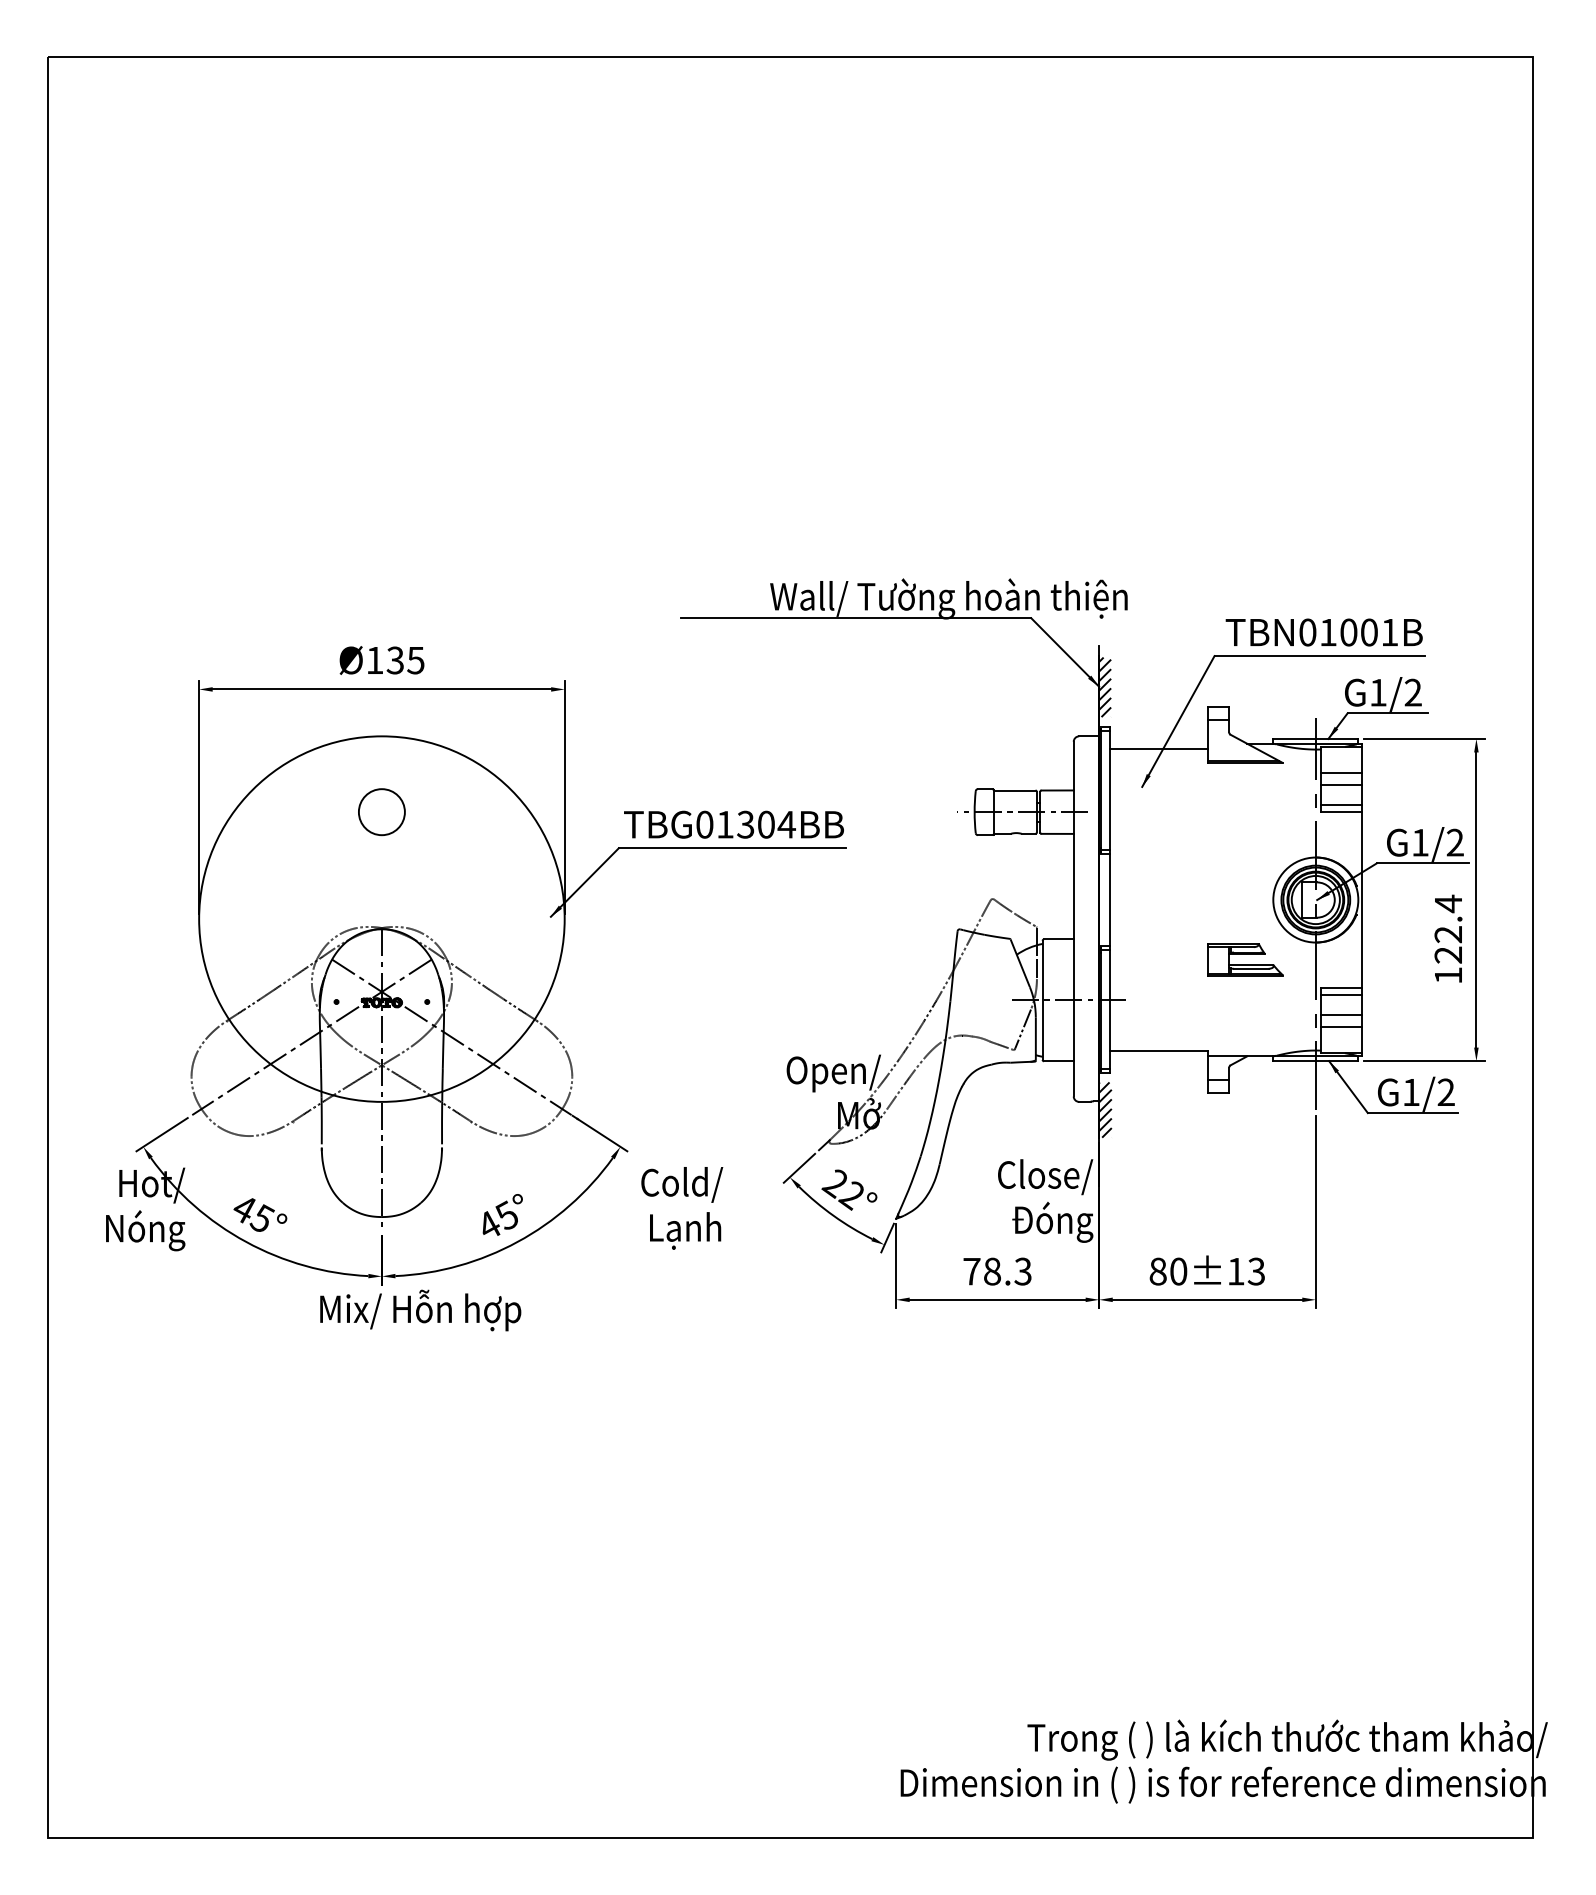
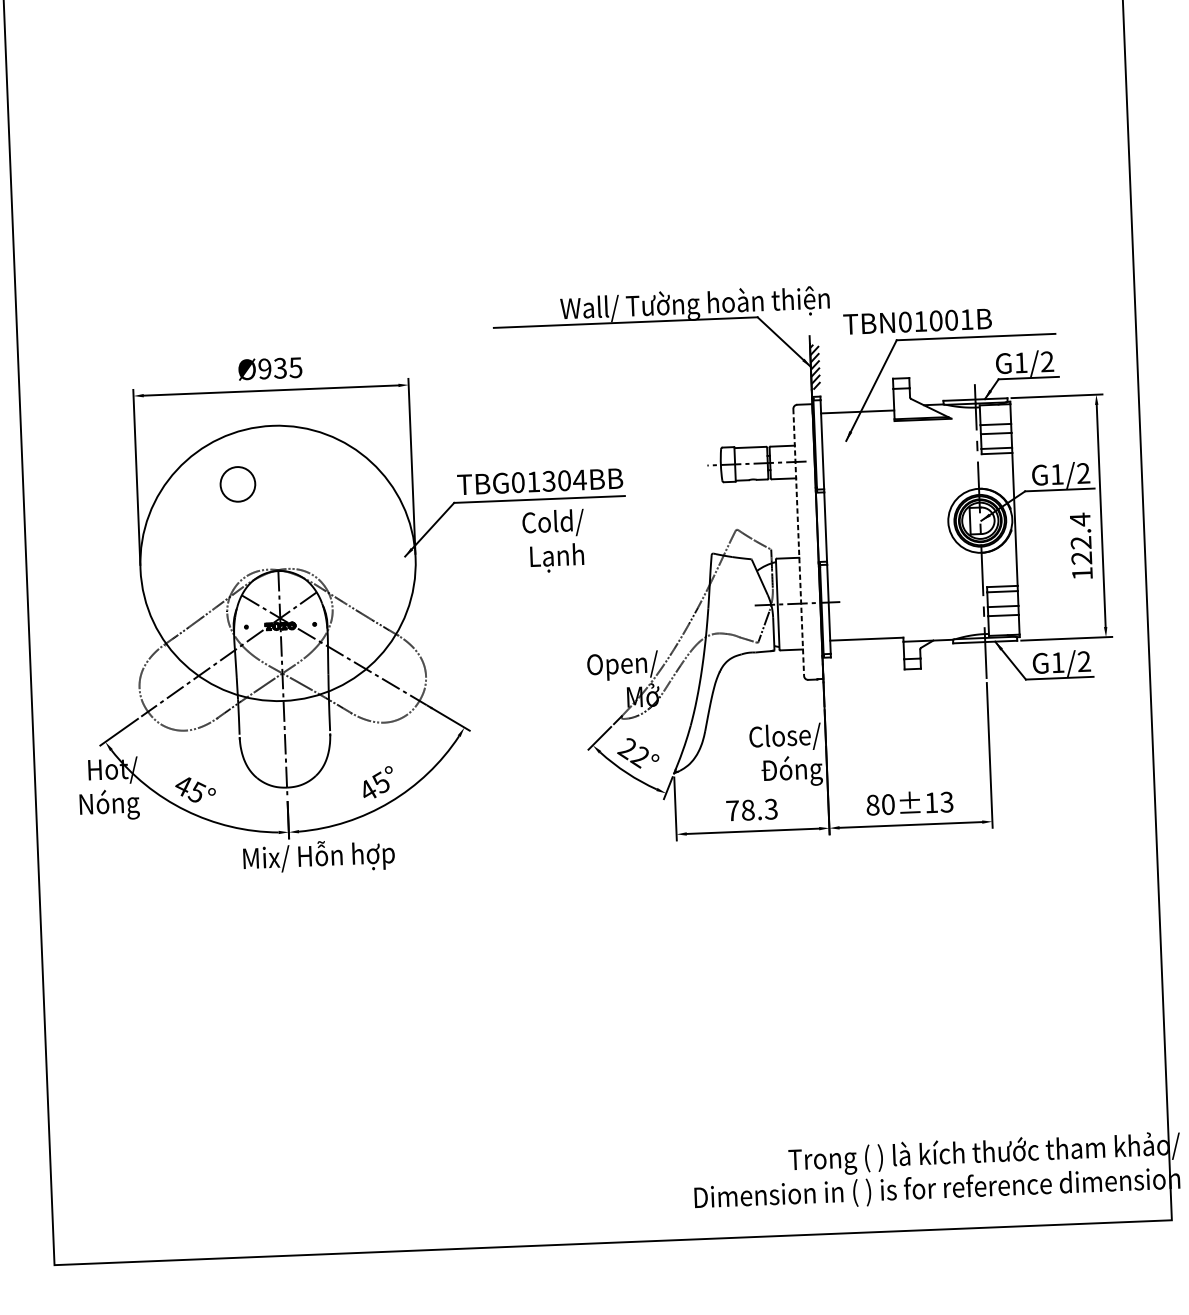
text: (1323, 632) -> (917, 321), moved
text: (374, 660) -> (264, 368), Ø135 -> Ø935
circle: (381, 812) -> (237, 484), moved
line: (1073, 919) -> (798, 542), solid -> dashed
part: (1245, 959) -> (929, 567), removed
hatch: (1105, 1109) -> (828, 684), removed
text: (682, 1208) -> (554, 541), moved

